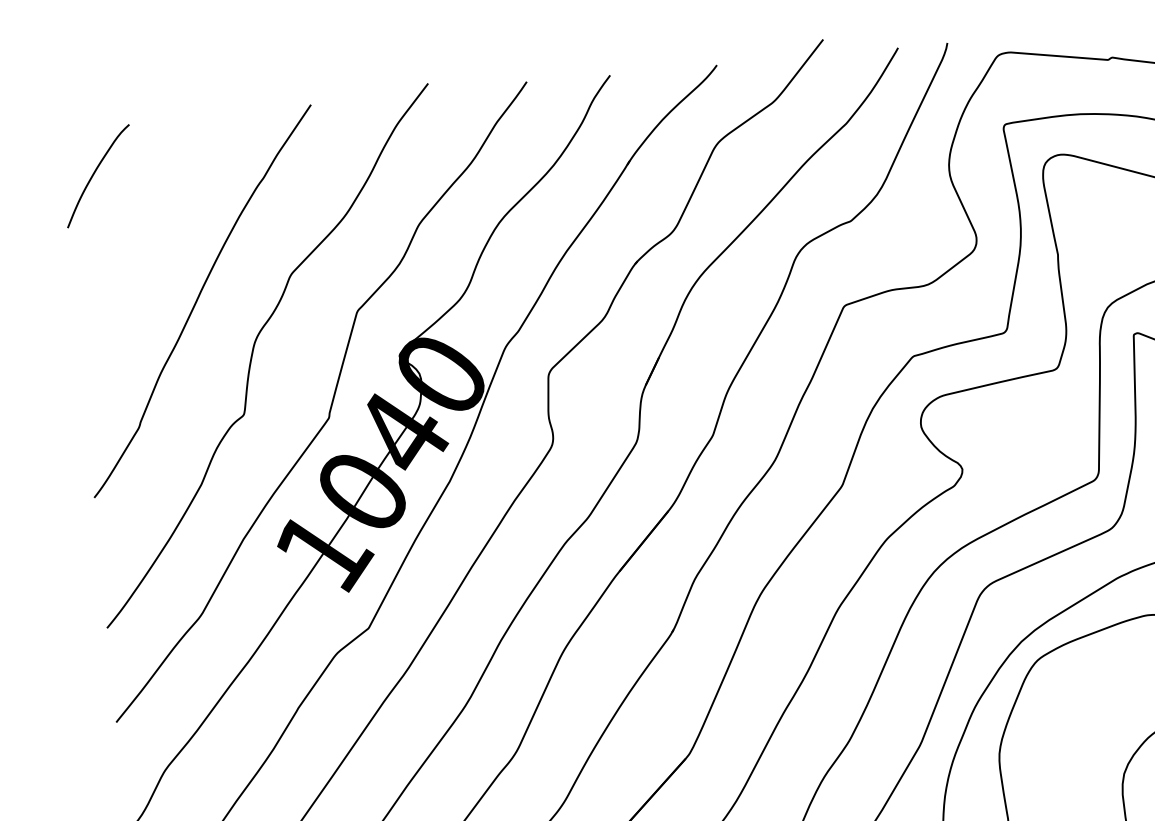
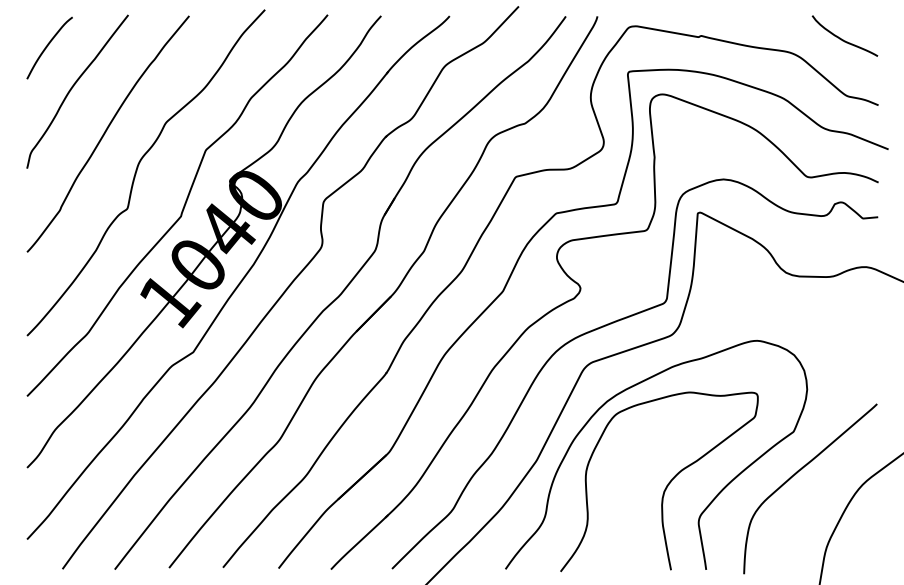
curve: (141, 233) -> (73, 87), added

